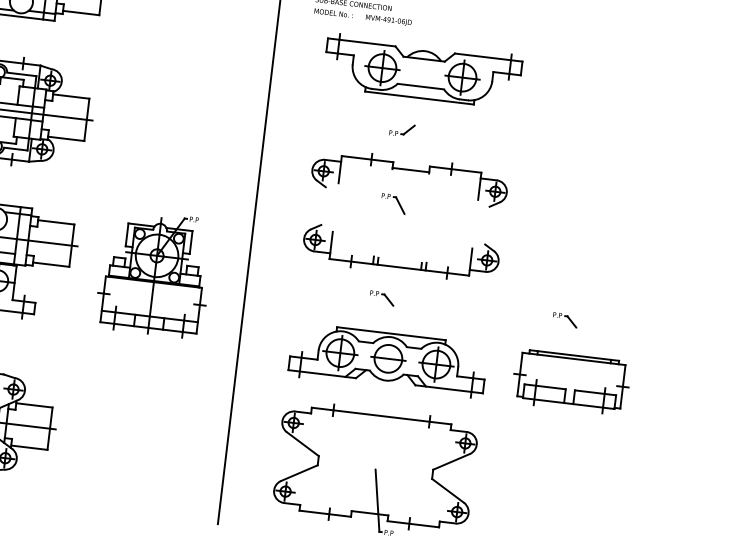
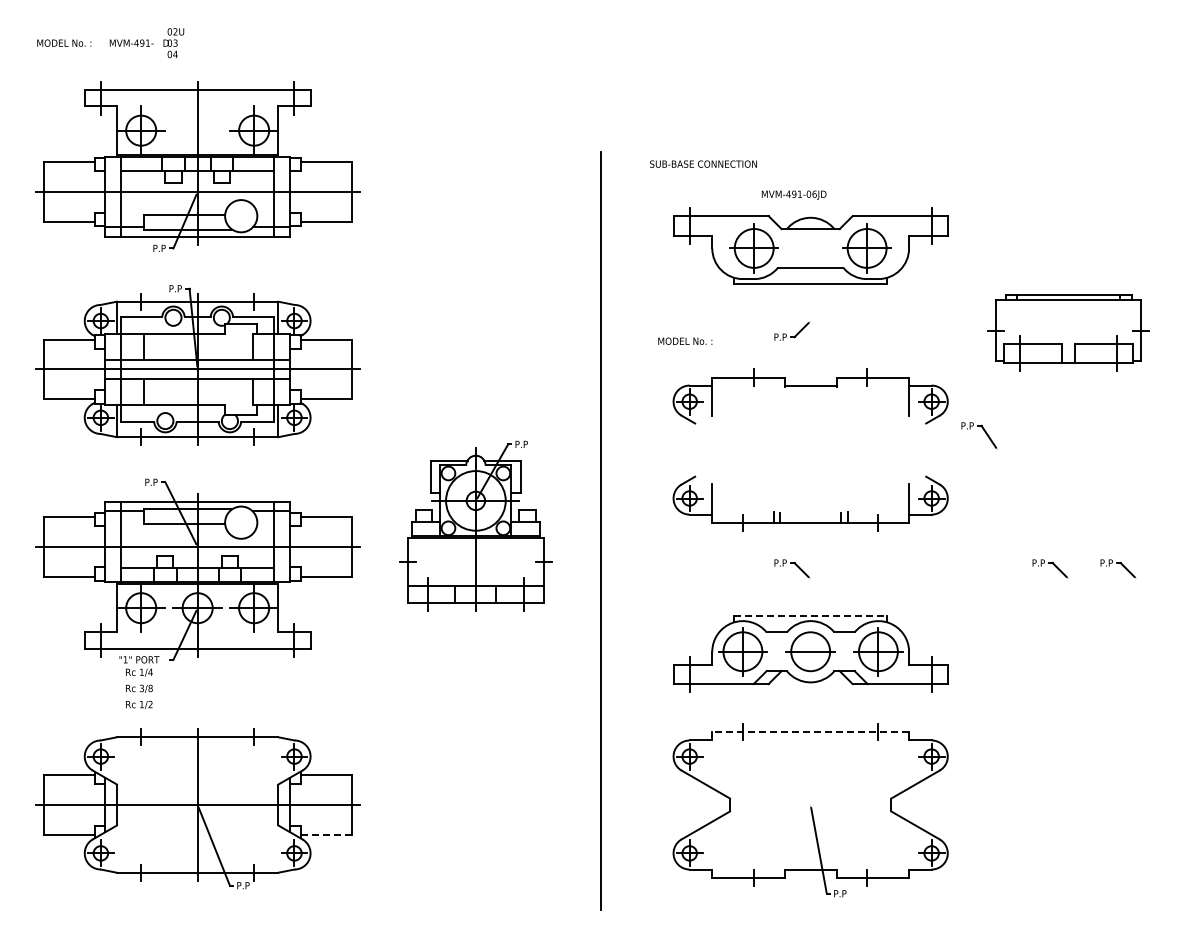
text: (333, 12) -> (685, 340), moved
text: (388, 19) -> (793, 194), moved
part: (393, 203) -> (979, 435), moved
part: (154, 273) -> (475, 525), moved
part: (613, 325) -> (1118, 568), added
line: (391, 333) -> (810, 616), solid -> dashed
part: (571, 381) -> (1068, 332), moved
line: (381, 416) -> (810, 732), solid -> dashed
line: (29, 447) -> (326, 834), solid -> dashed

